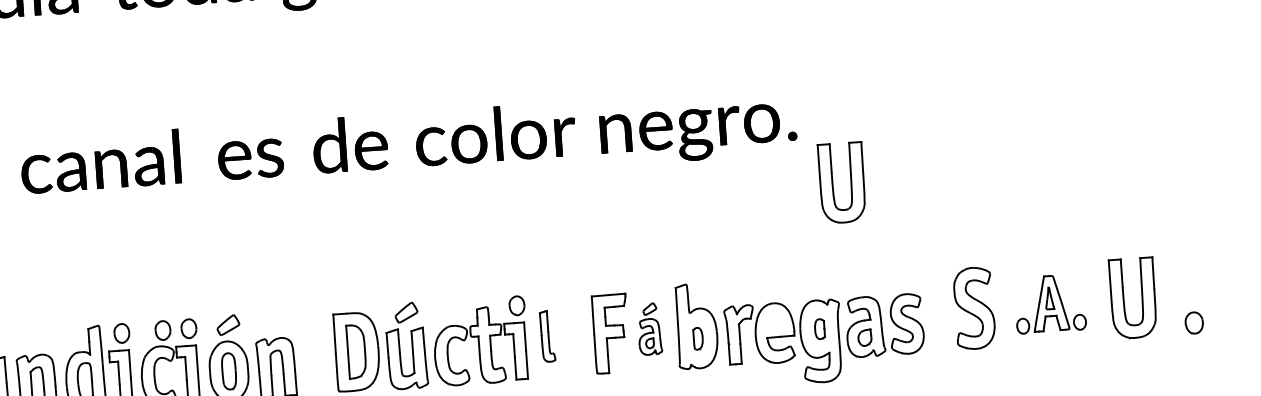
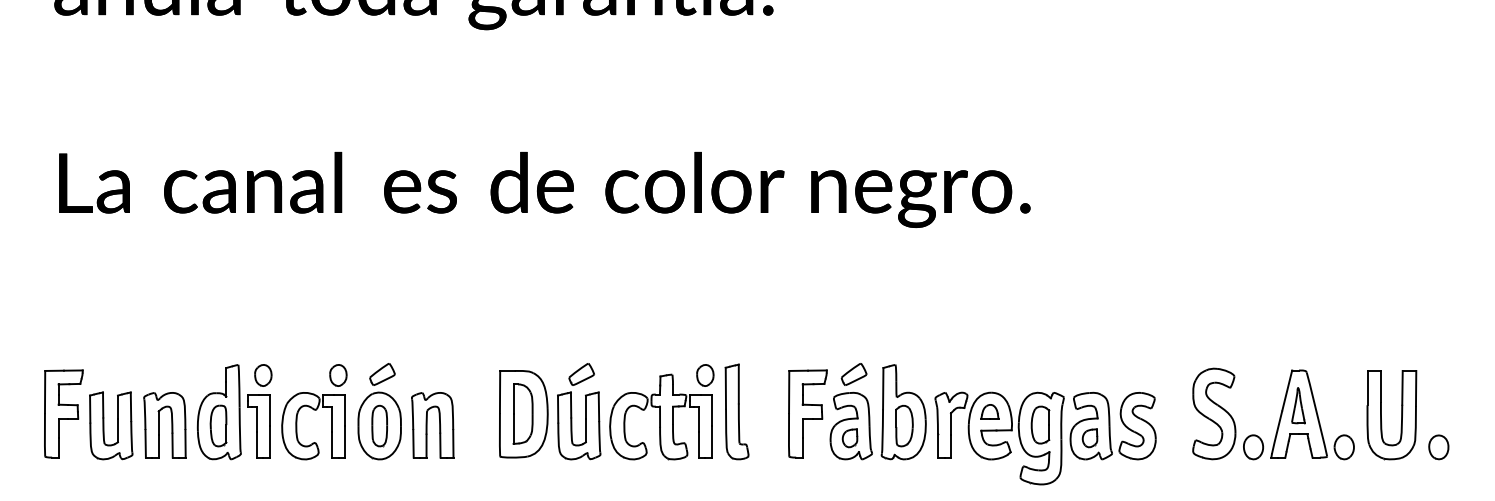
part: (832, 184) -> (1066, 264), removed
part: (1049, 303) -> (1298, 414), size x1.43
part: (773, 320) -> (989, 411), added
part: (1193, 323) -> (1438, 447), moved
part: (649, 328) -> (850, 411), size x1.67
part: (819, 328) -> (1040, 424), size x1.67
part: (163, 330) -> (309, 375), removed
part: (547, 336) -> (736, 411), size x1.67
part: (698, 338) -> (904, 426), size x1.67

